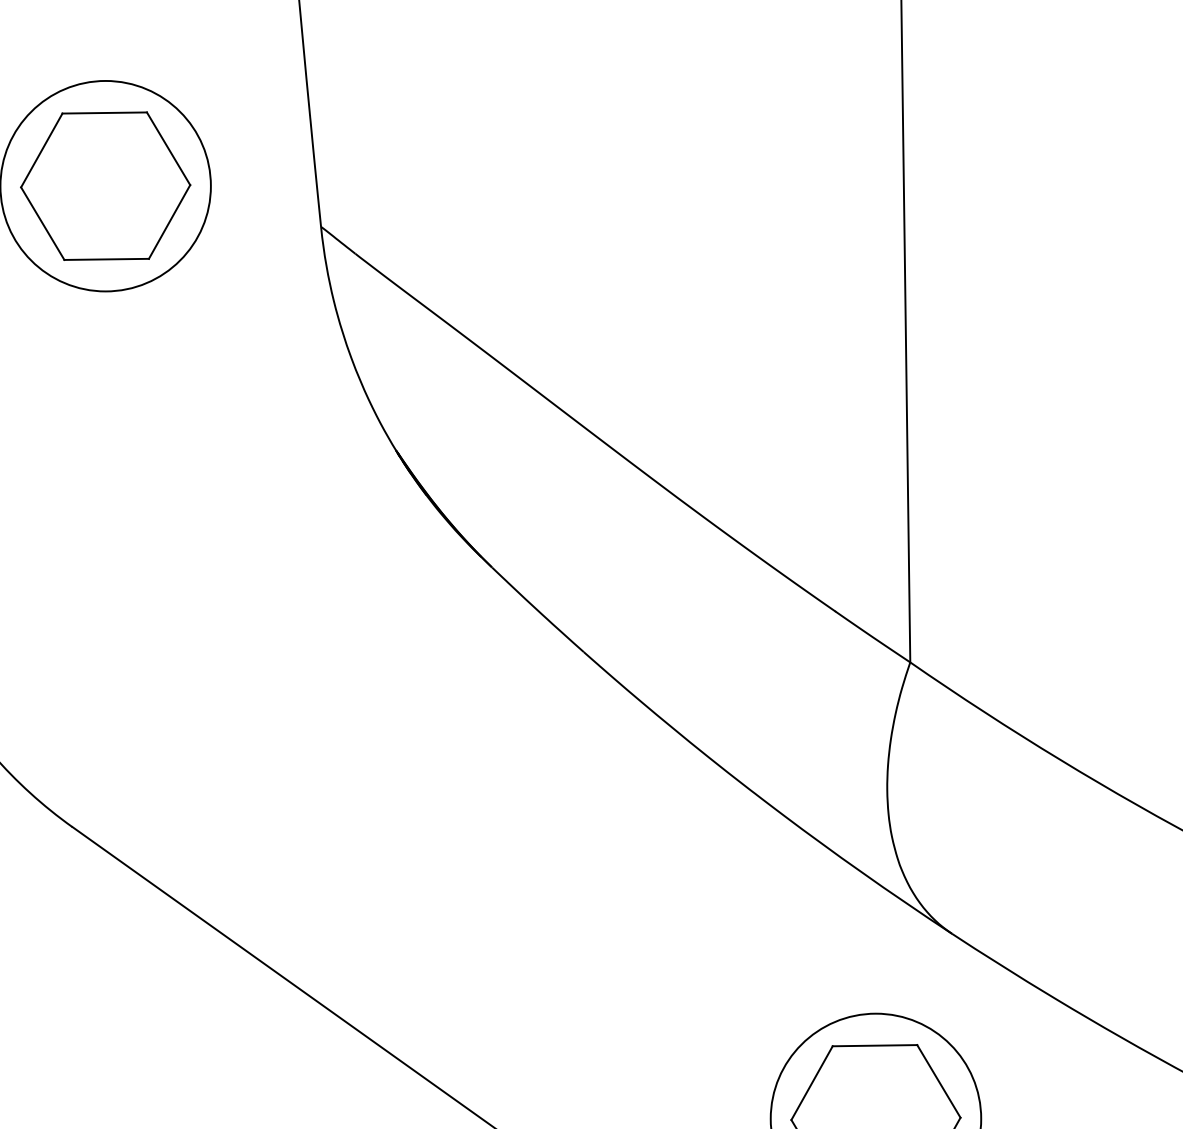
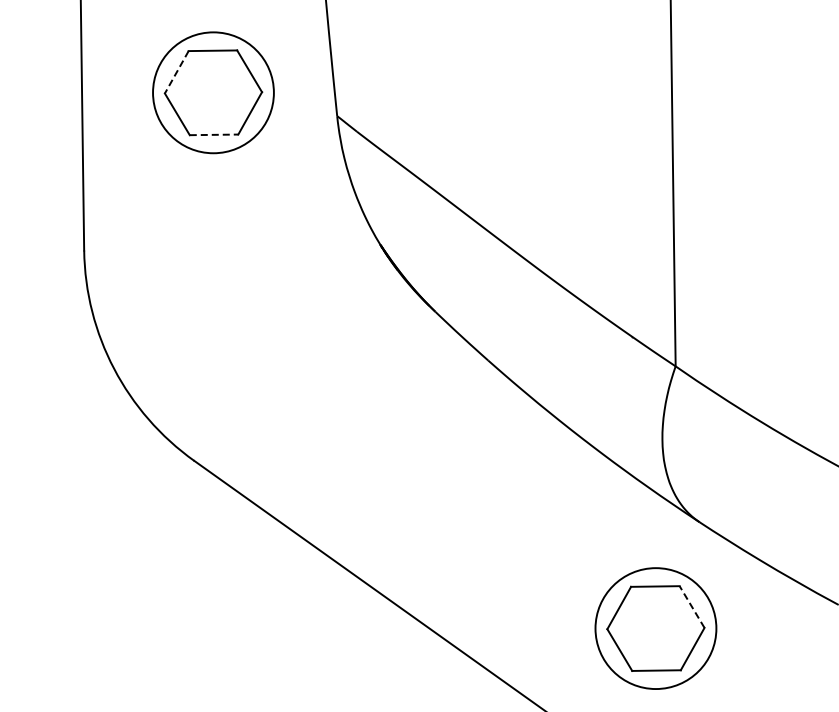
line: (41, 150) -> (176, 72), solid -> dashed
line: (107, 258) -> (214, 134), solid -> dashed
line: (937, 1080) -> (691, 606), solid -> dashed

